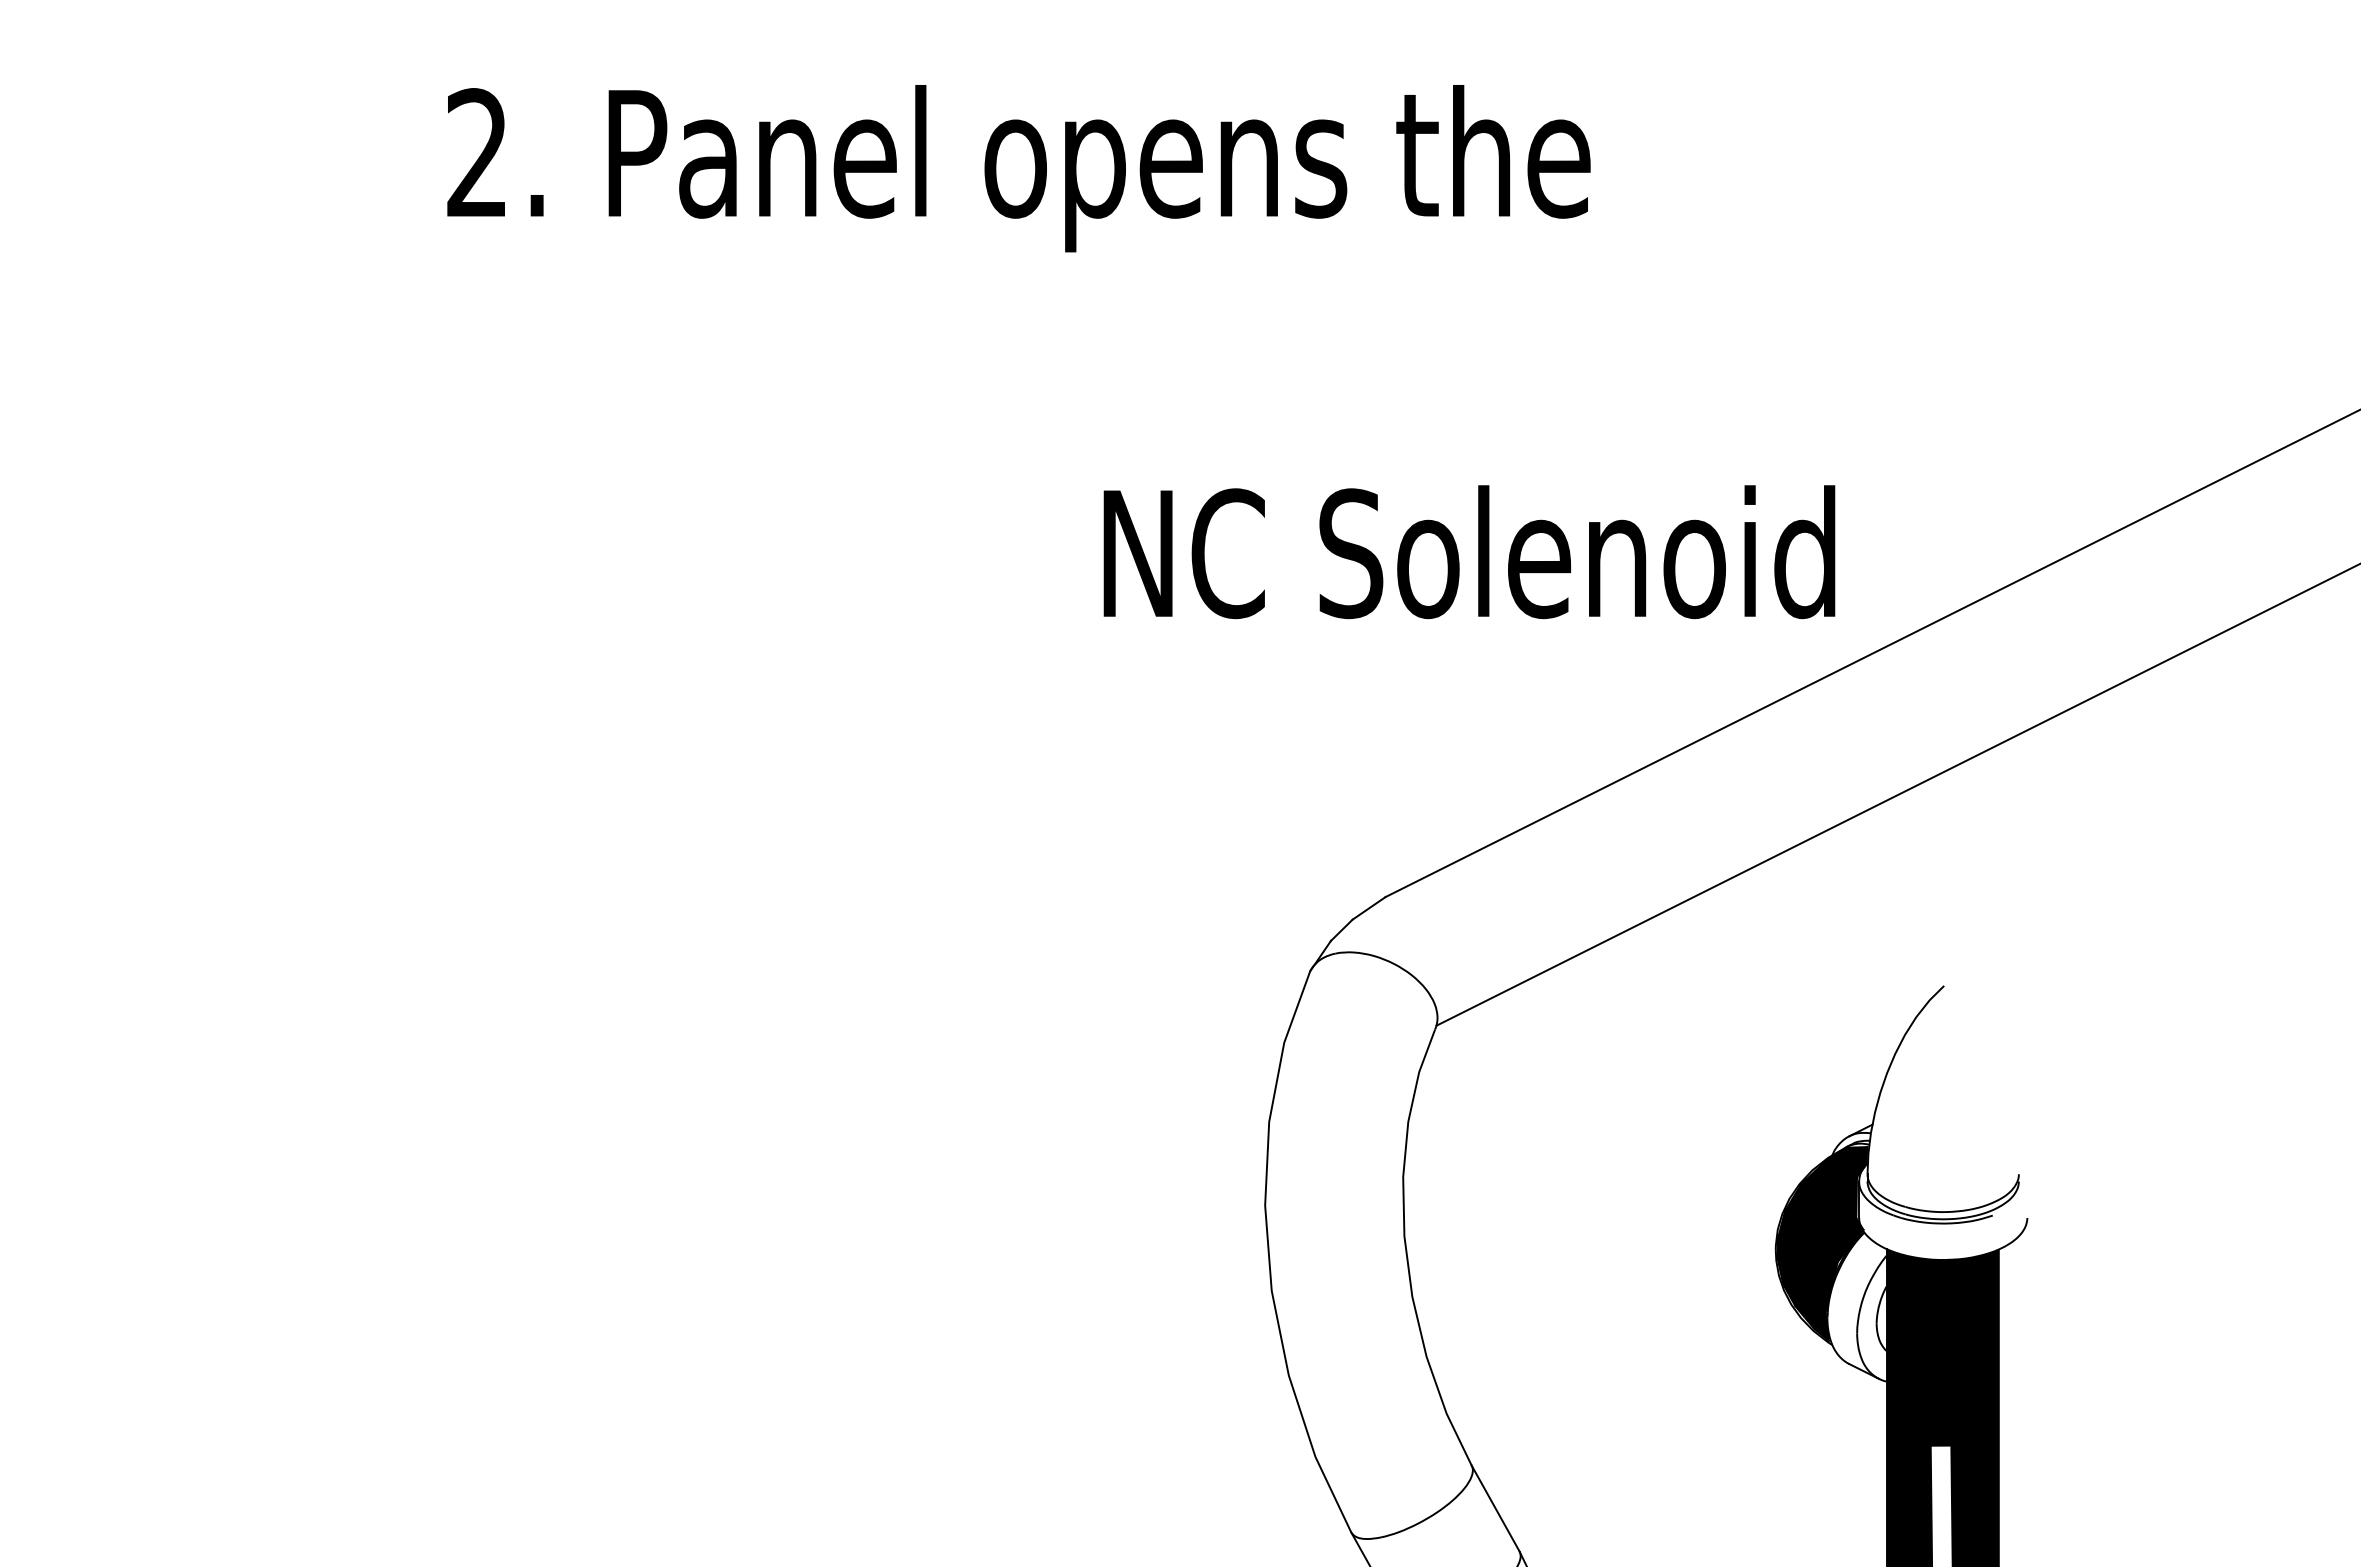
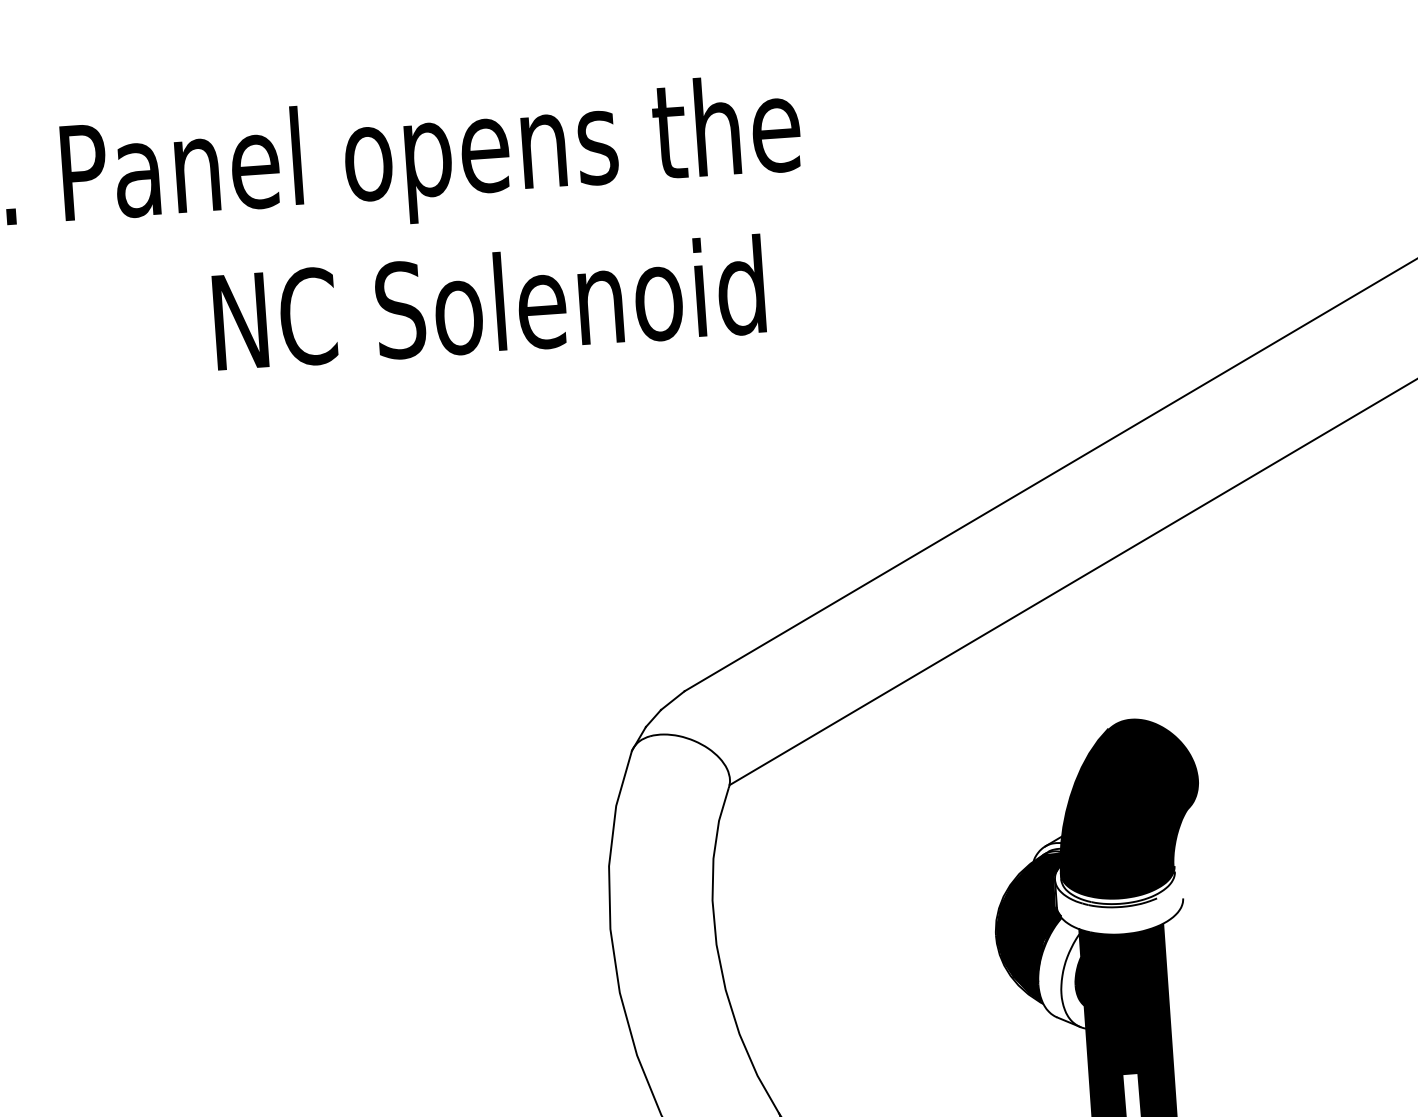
text: (1469, 552) -> (489, 303), moved
fill: (1963, 1093) -> (1128, 808), added
fill: (1881, 1318) -> (1078, 981), added

